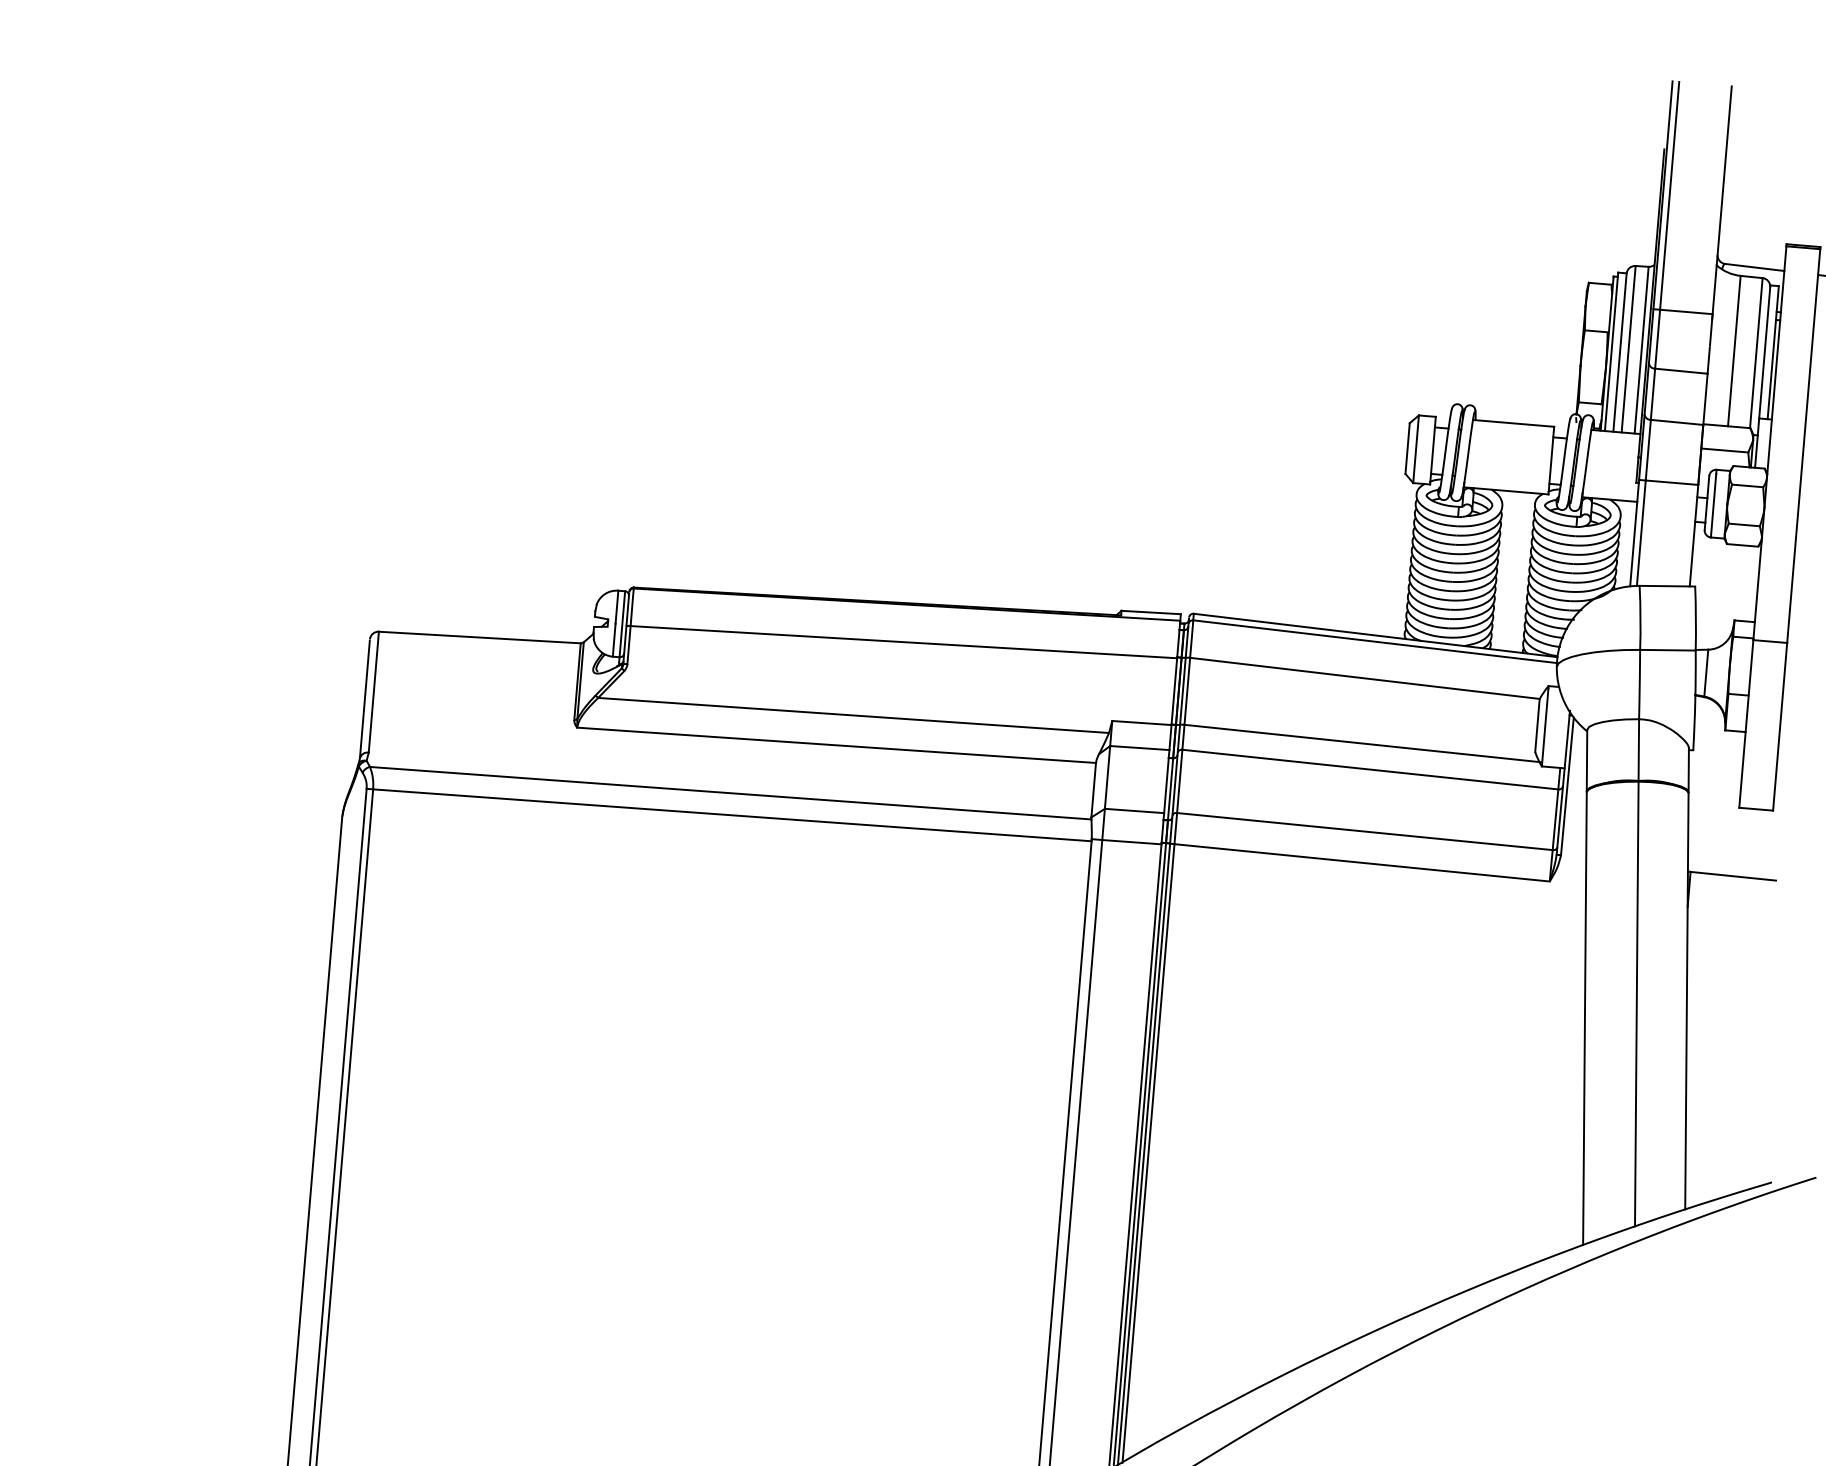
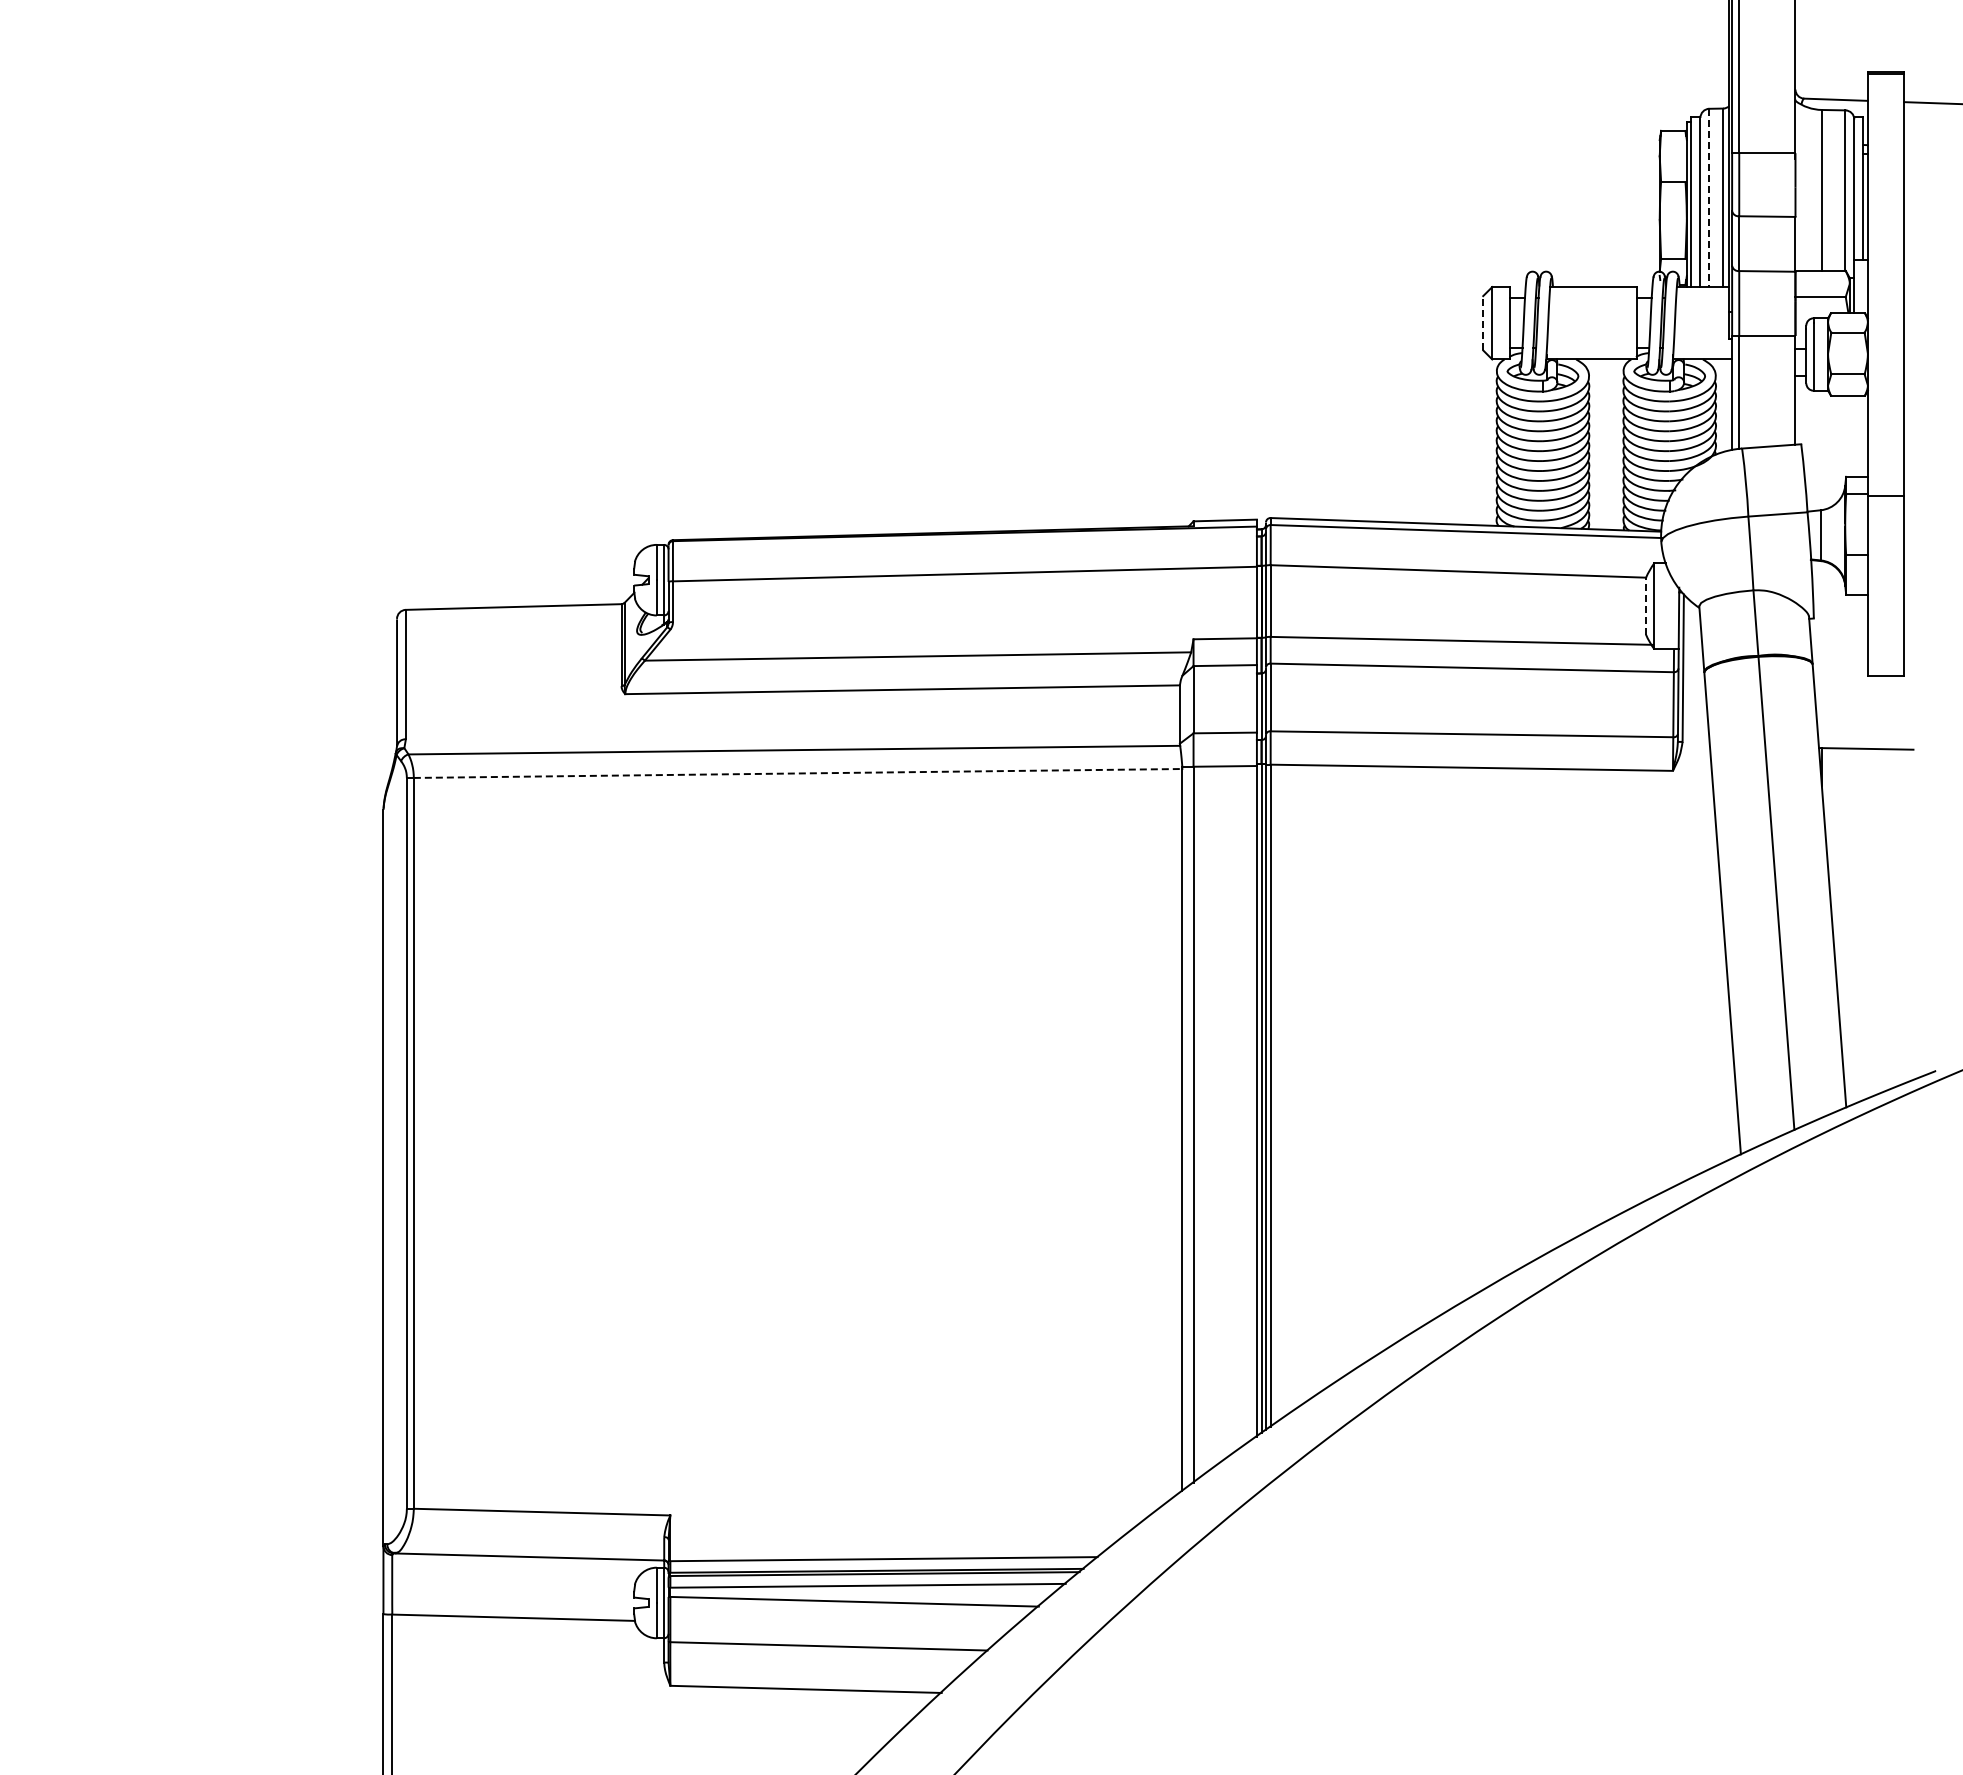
line: (1628, 349) -> (1709, 198), solid -> dashed
line: (1407, 447) -> (1483, 322), solid -> dashed
line: (1537, 724) -> (1645, 605), solid -> dashed
line: (732, 815) -> (798, 773), solid -> dashed

